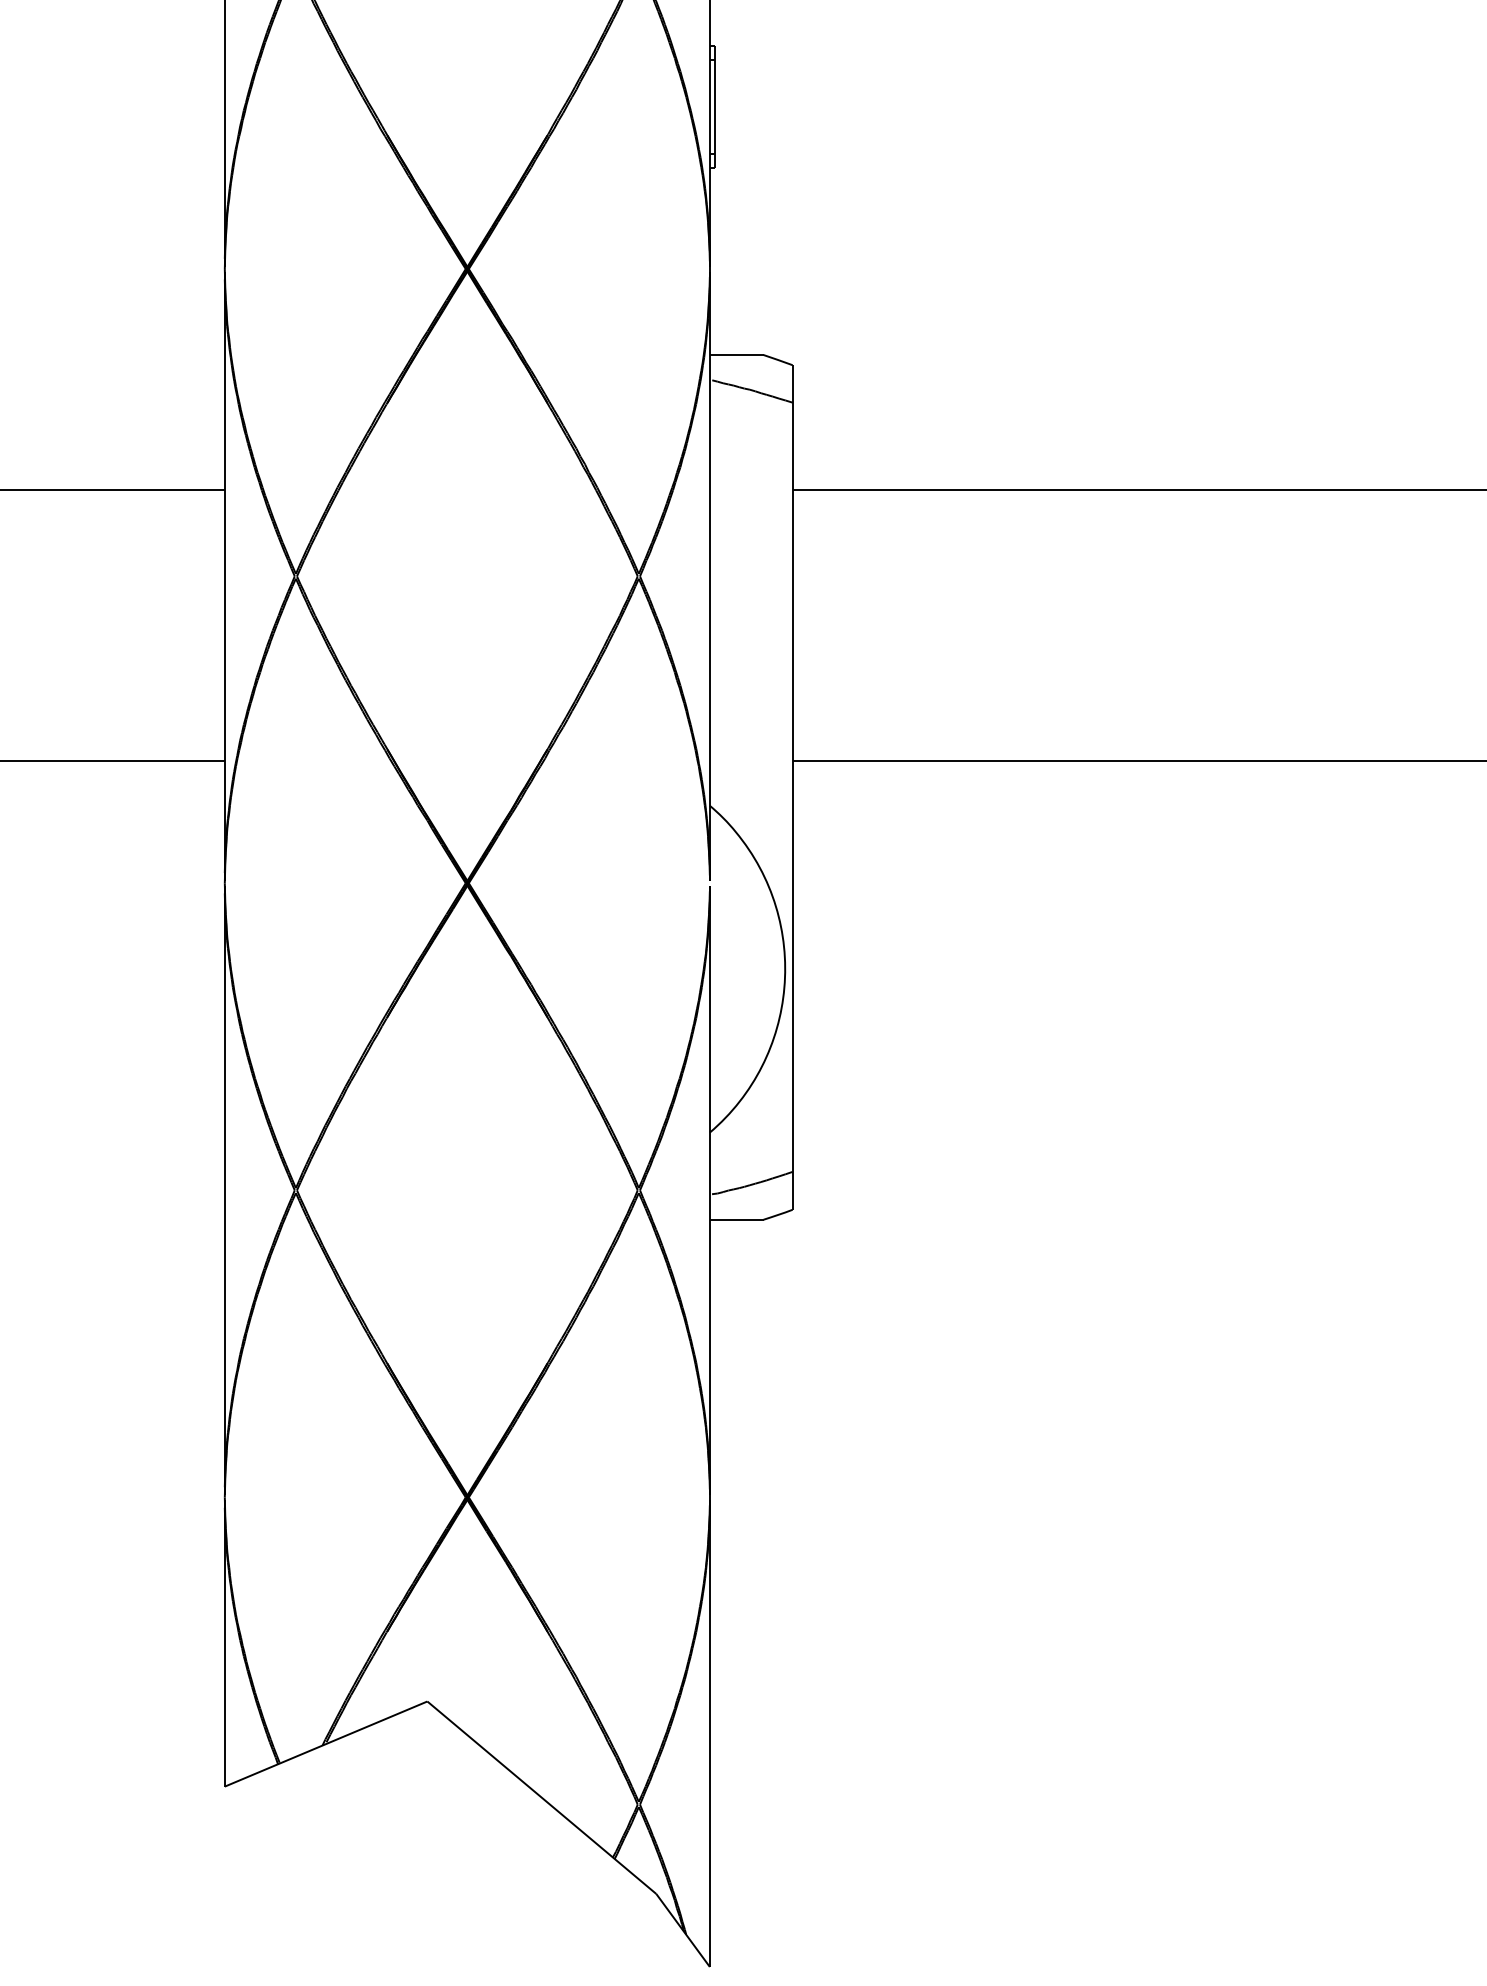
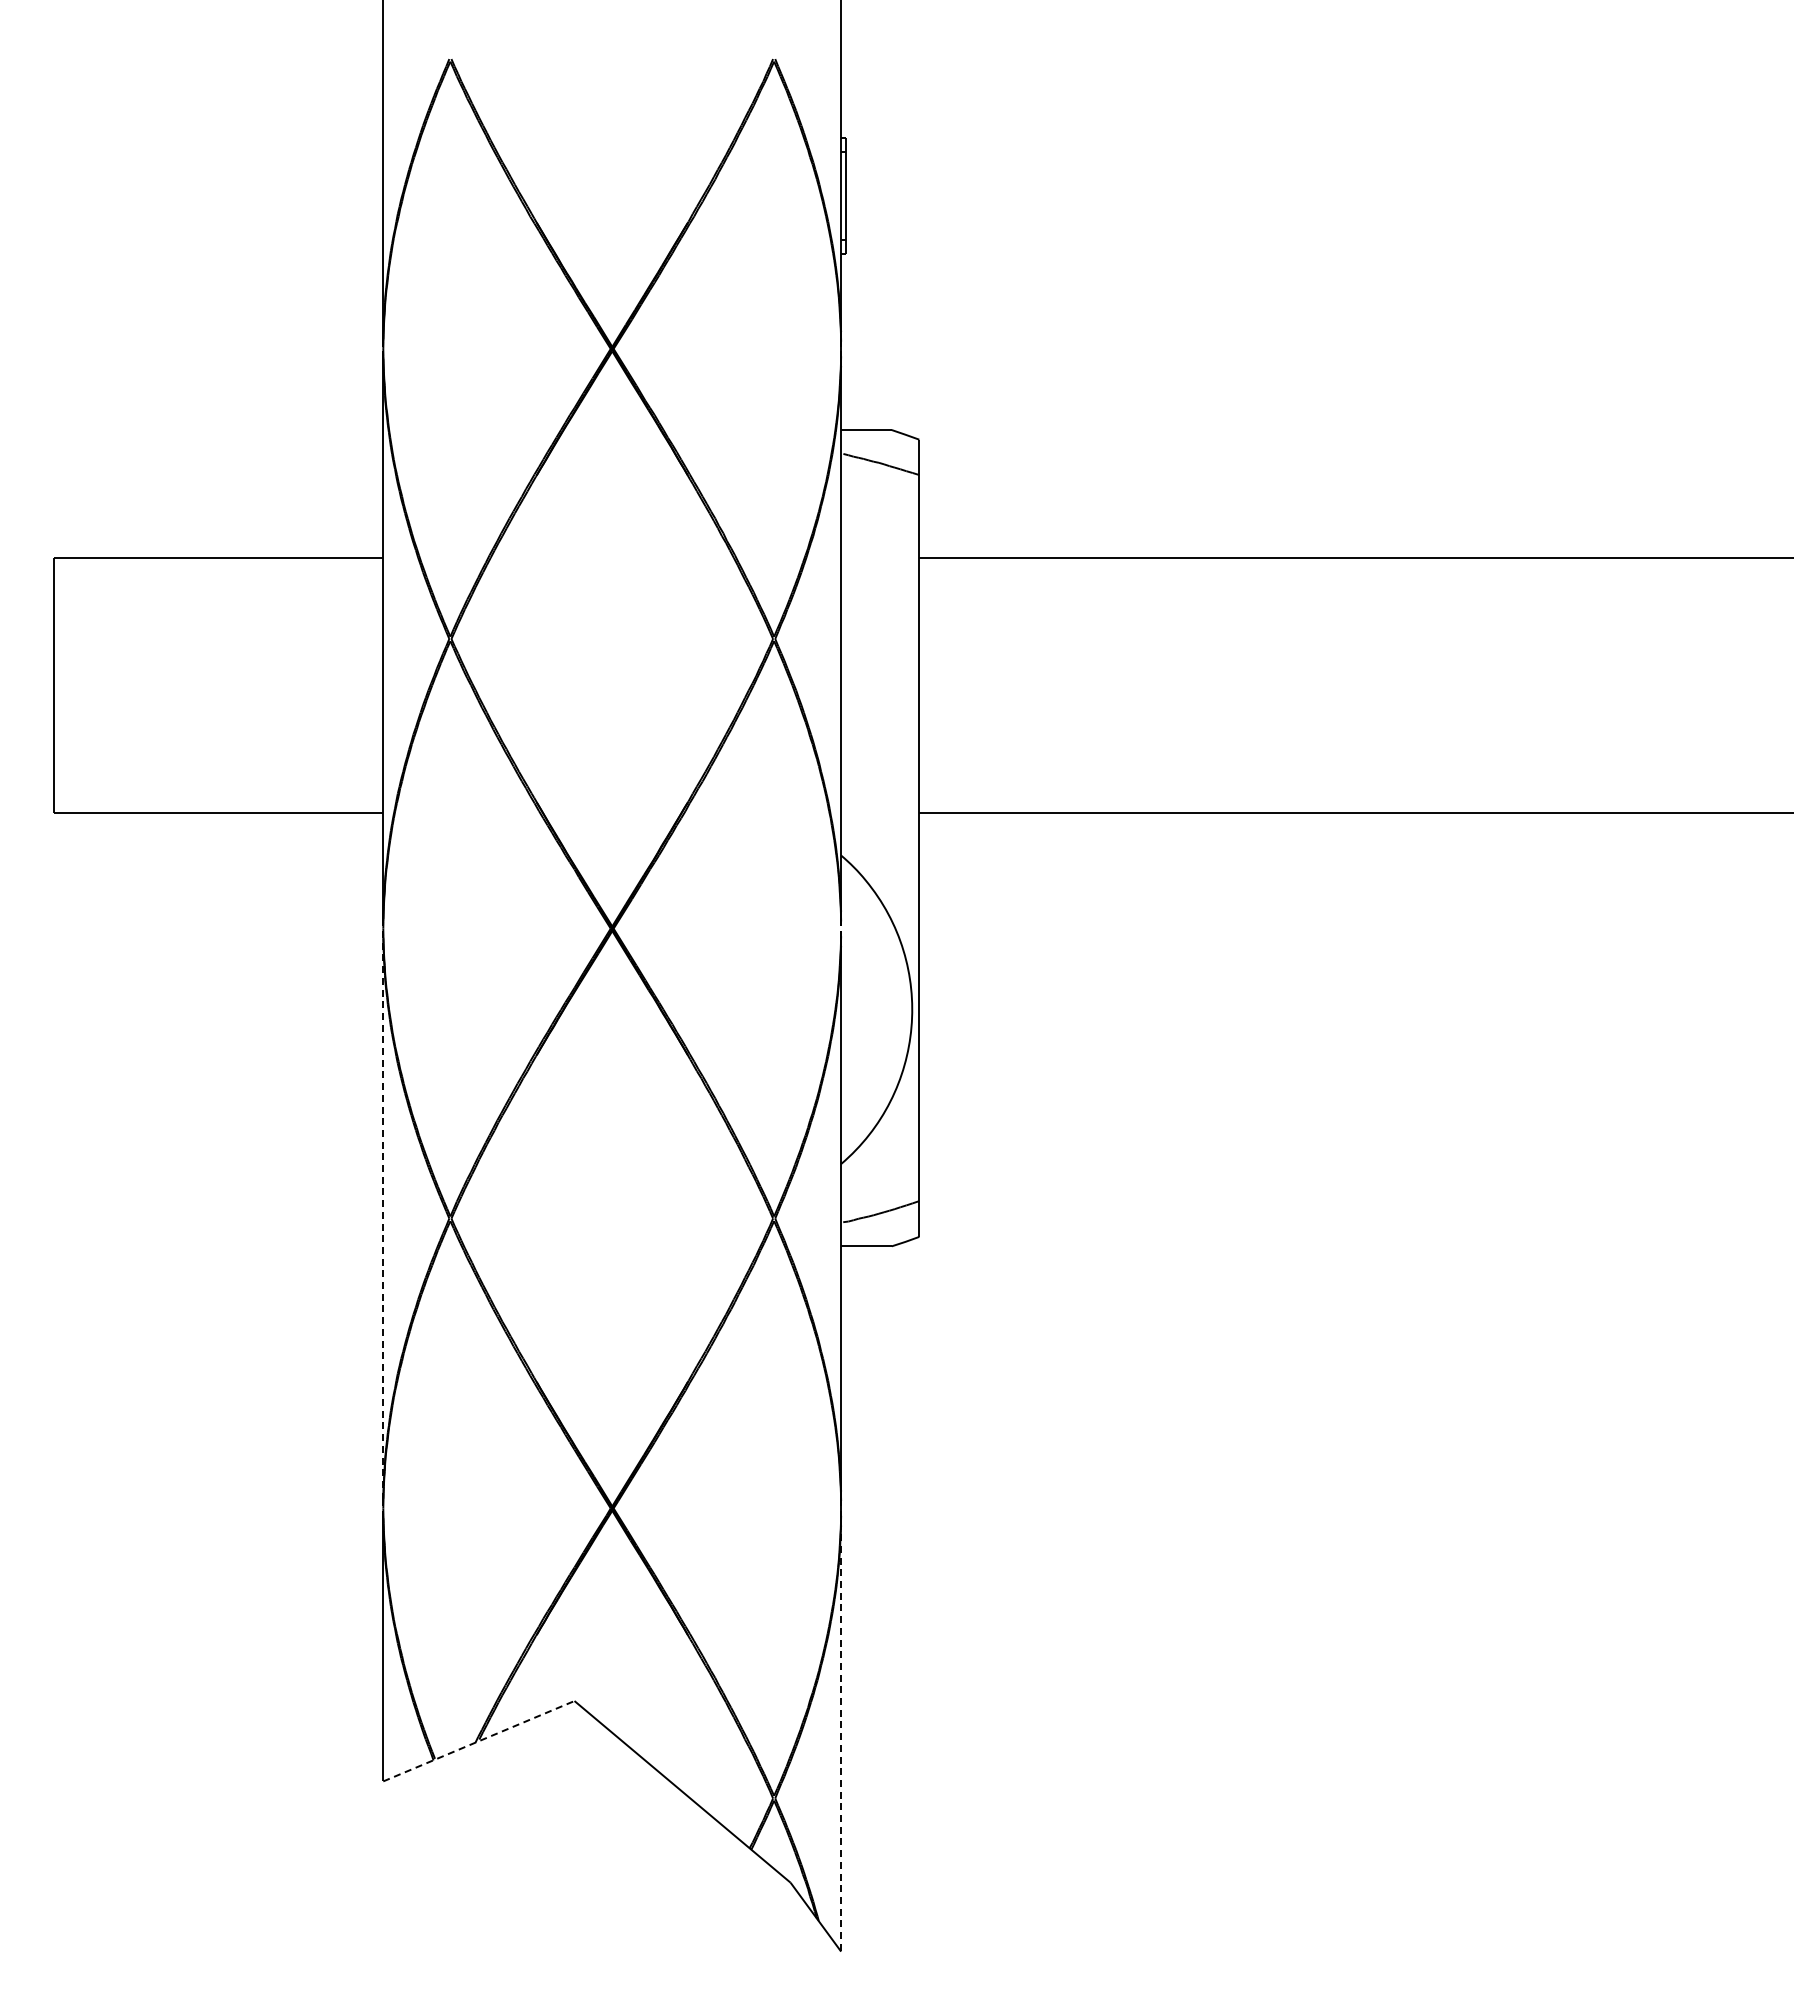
line: (225, 1190) -> (383, 1218), solid -> dashed
line: (710, 1733) -> (841, 1731), solid -> dashed
line: (325, 1744) -> (478, 1741), solid -> dashed

